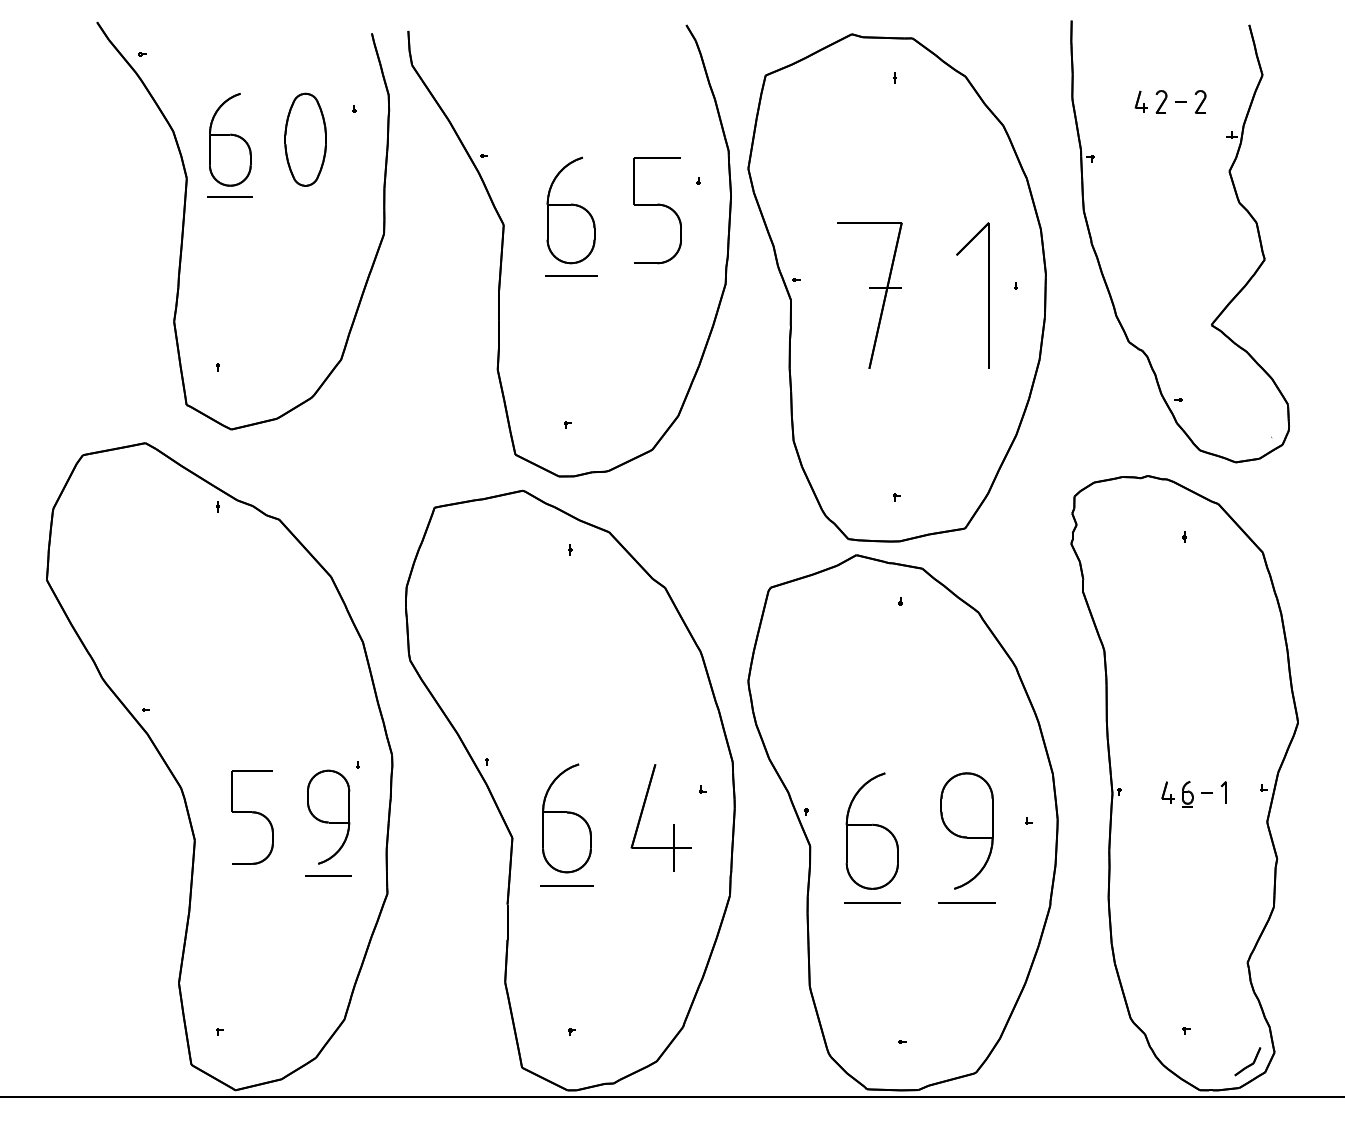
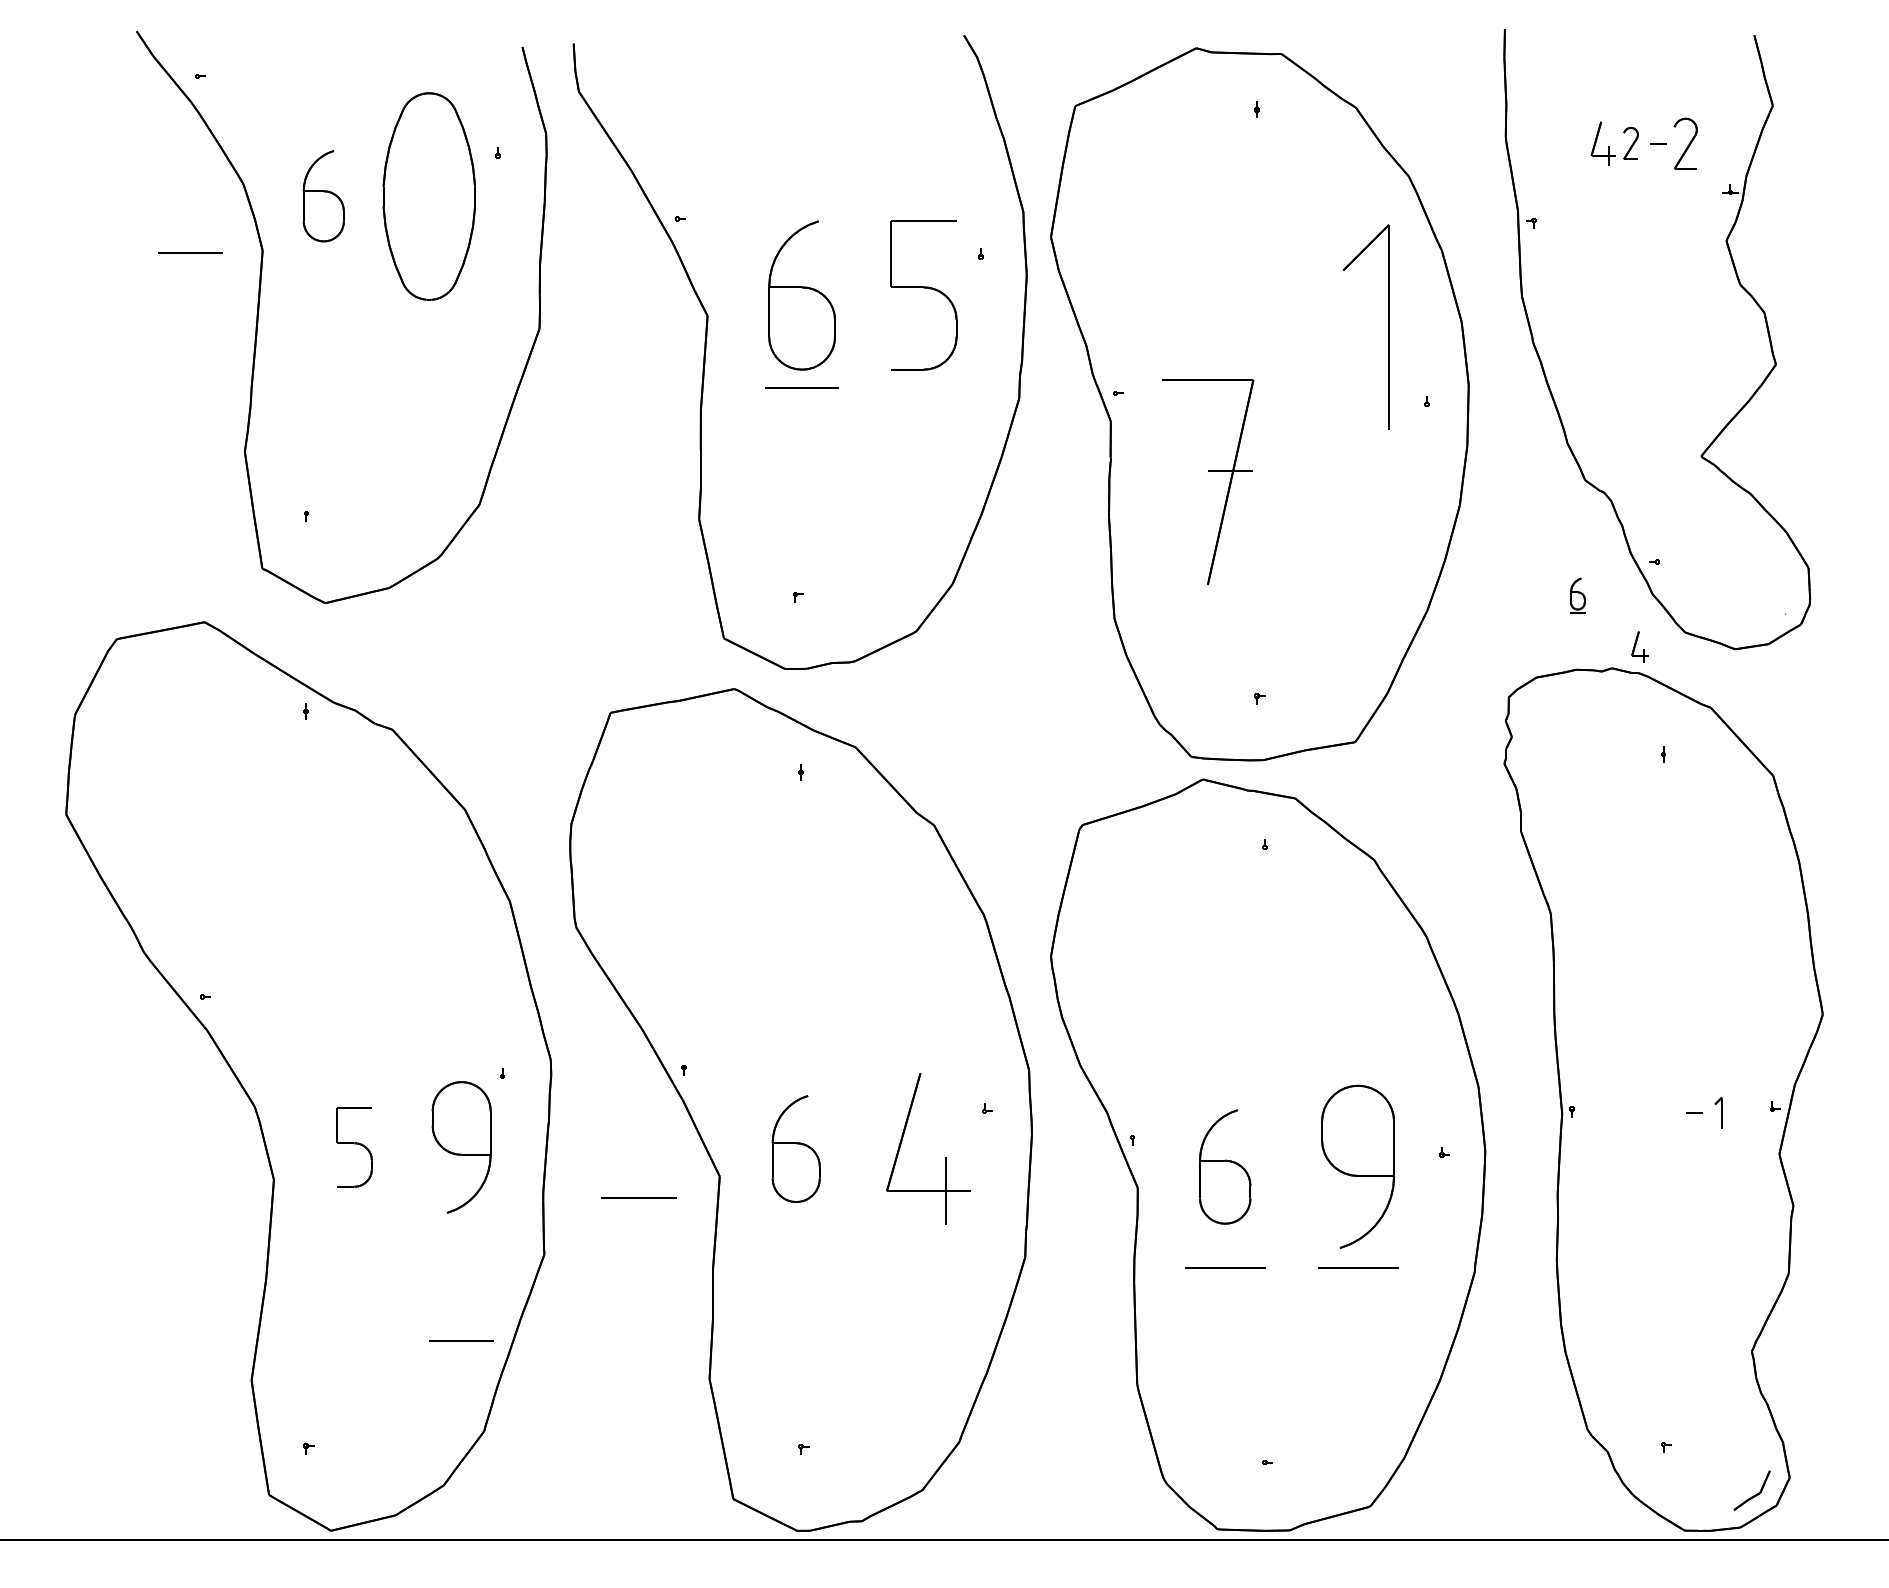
part: (1141, 101) -> (1602, 142), size x1.4
part: (1200, 101) -> (1685, 142), size x1.6
part: (230, 139) -> (323, 195), size x0.7
part: (305, 139) -> (429, 195), size x1.6
line: (230, 196) -> (190, 252), moved
part: (869, 288) -> (1208, 471), moved
part: (988, 295) -> (1388, 326), moved
part: (1167, 792) -> (1639, 646), moved
part: (1187, 793) -> (1577, 595), moved
part: (252, 817) -> (354, 1147), size x0.6
part: (566, 818) -> (795, 1148), size x0.7
part: (872, 830) -> (1225, 1166), size x0.7
line: (328, 874) -> (461, 1340), moved
line: (566, 885) -> (638, 1197), moved

